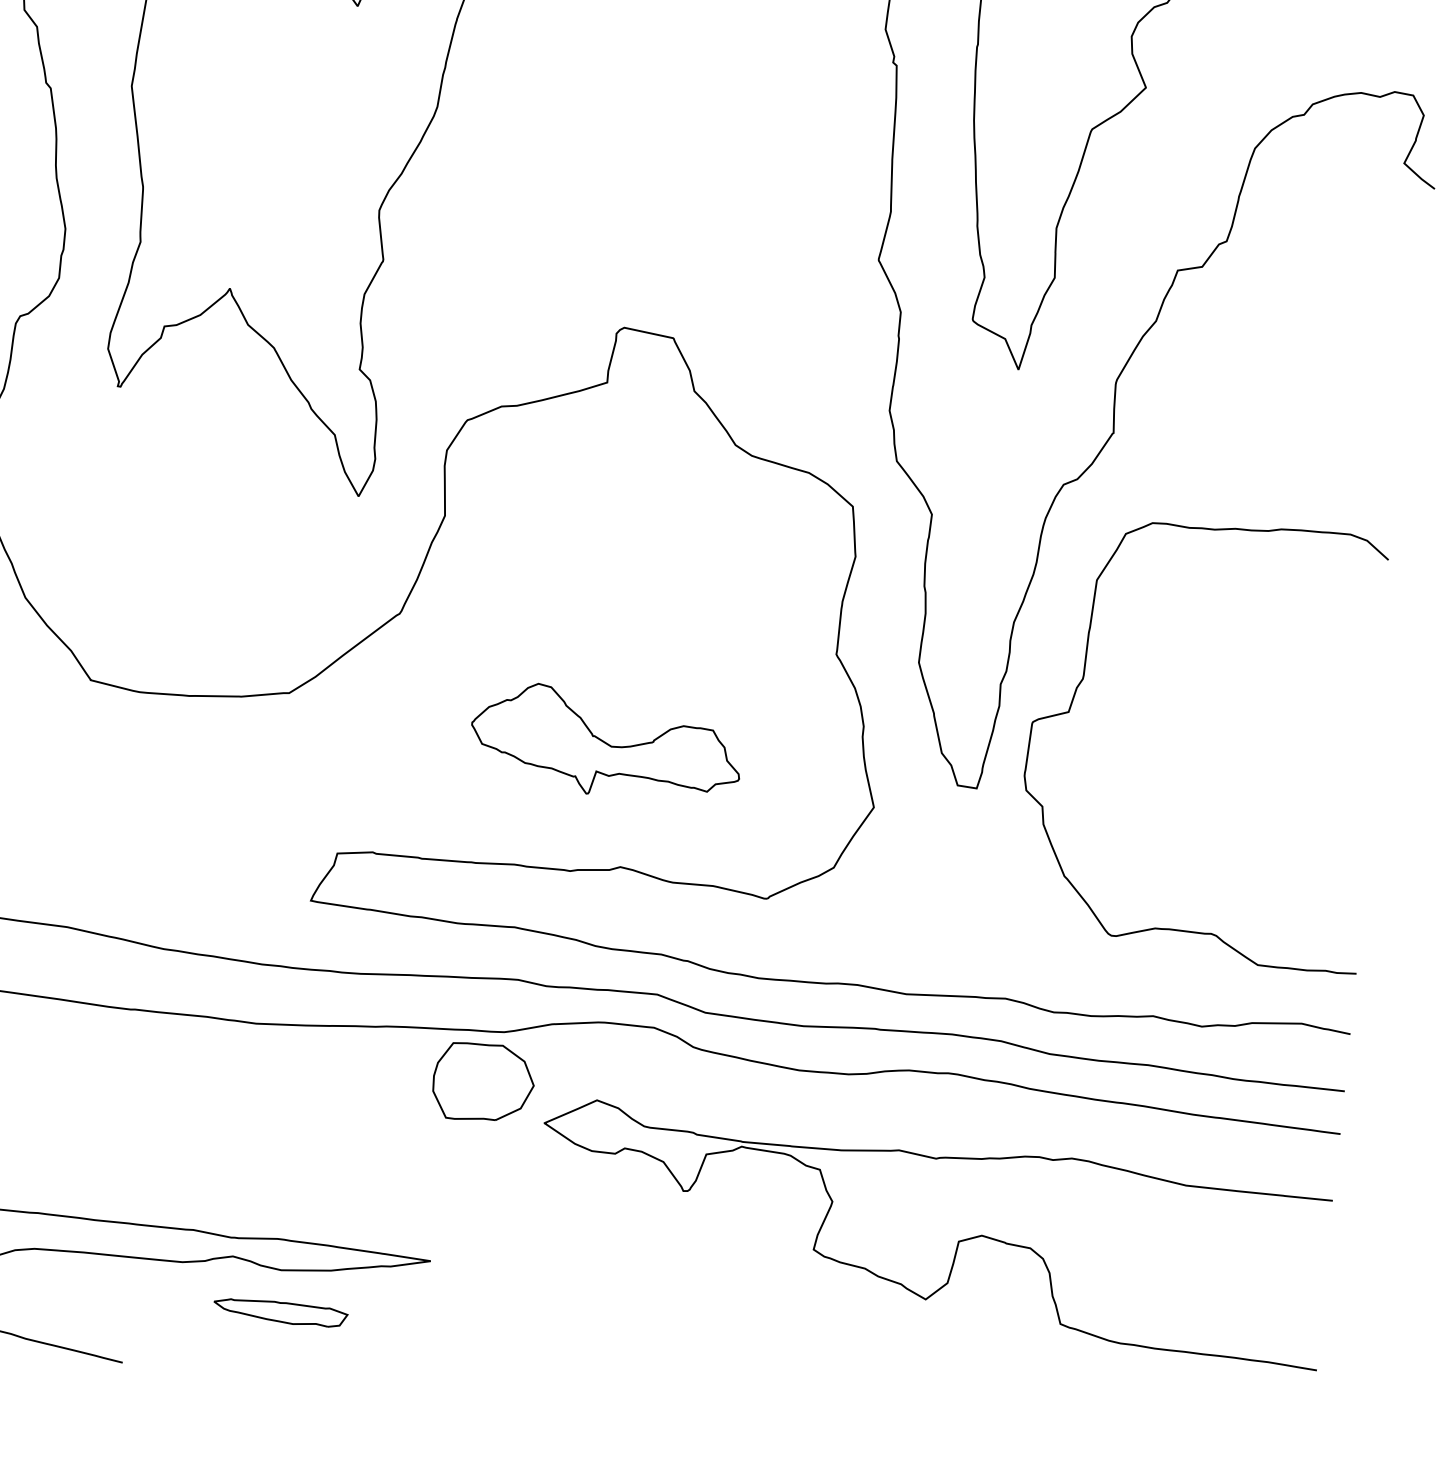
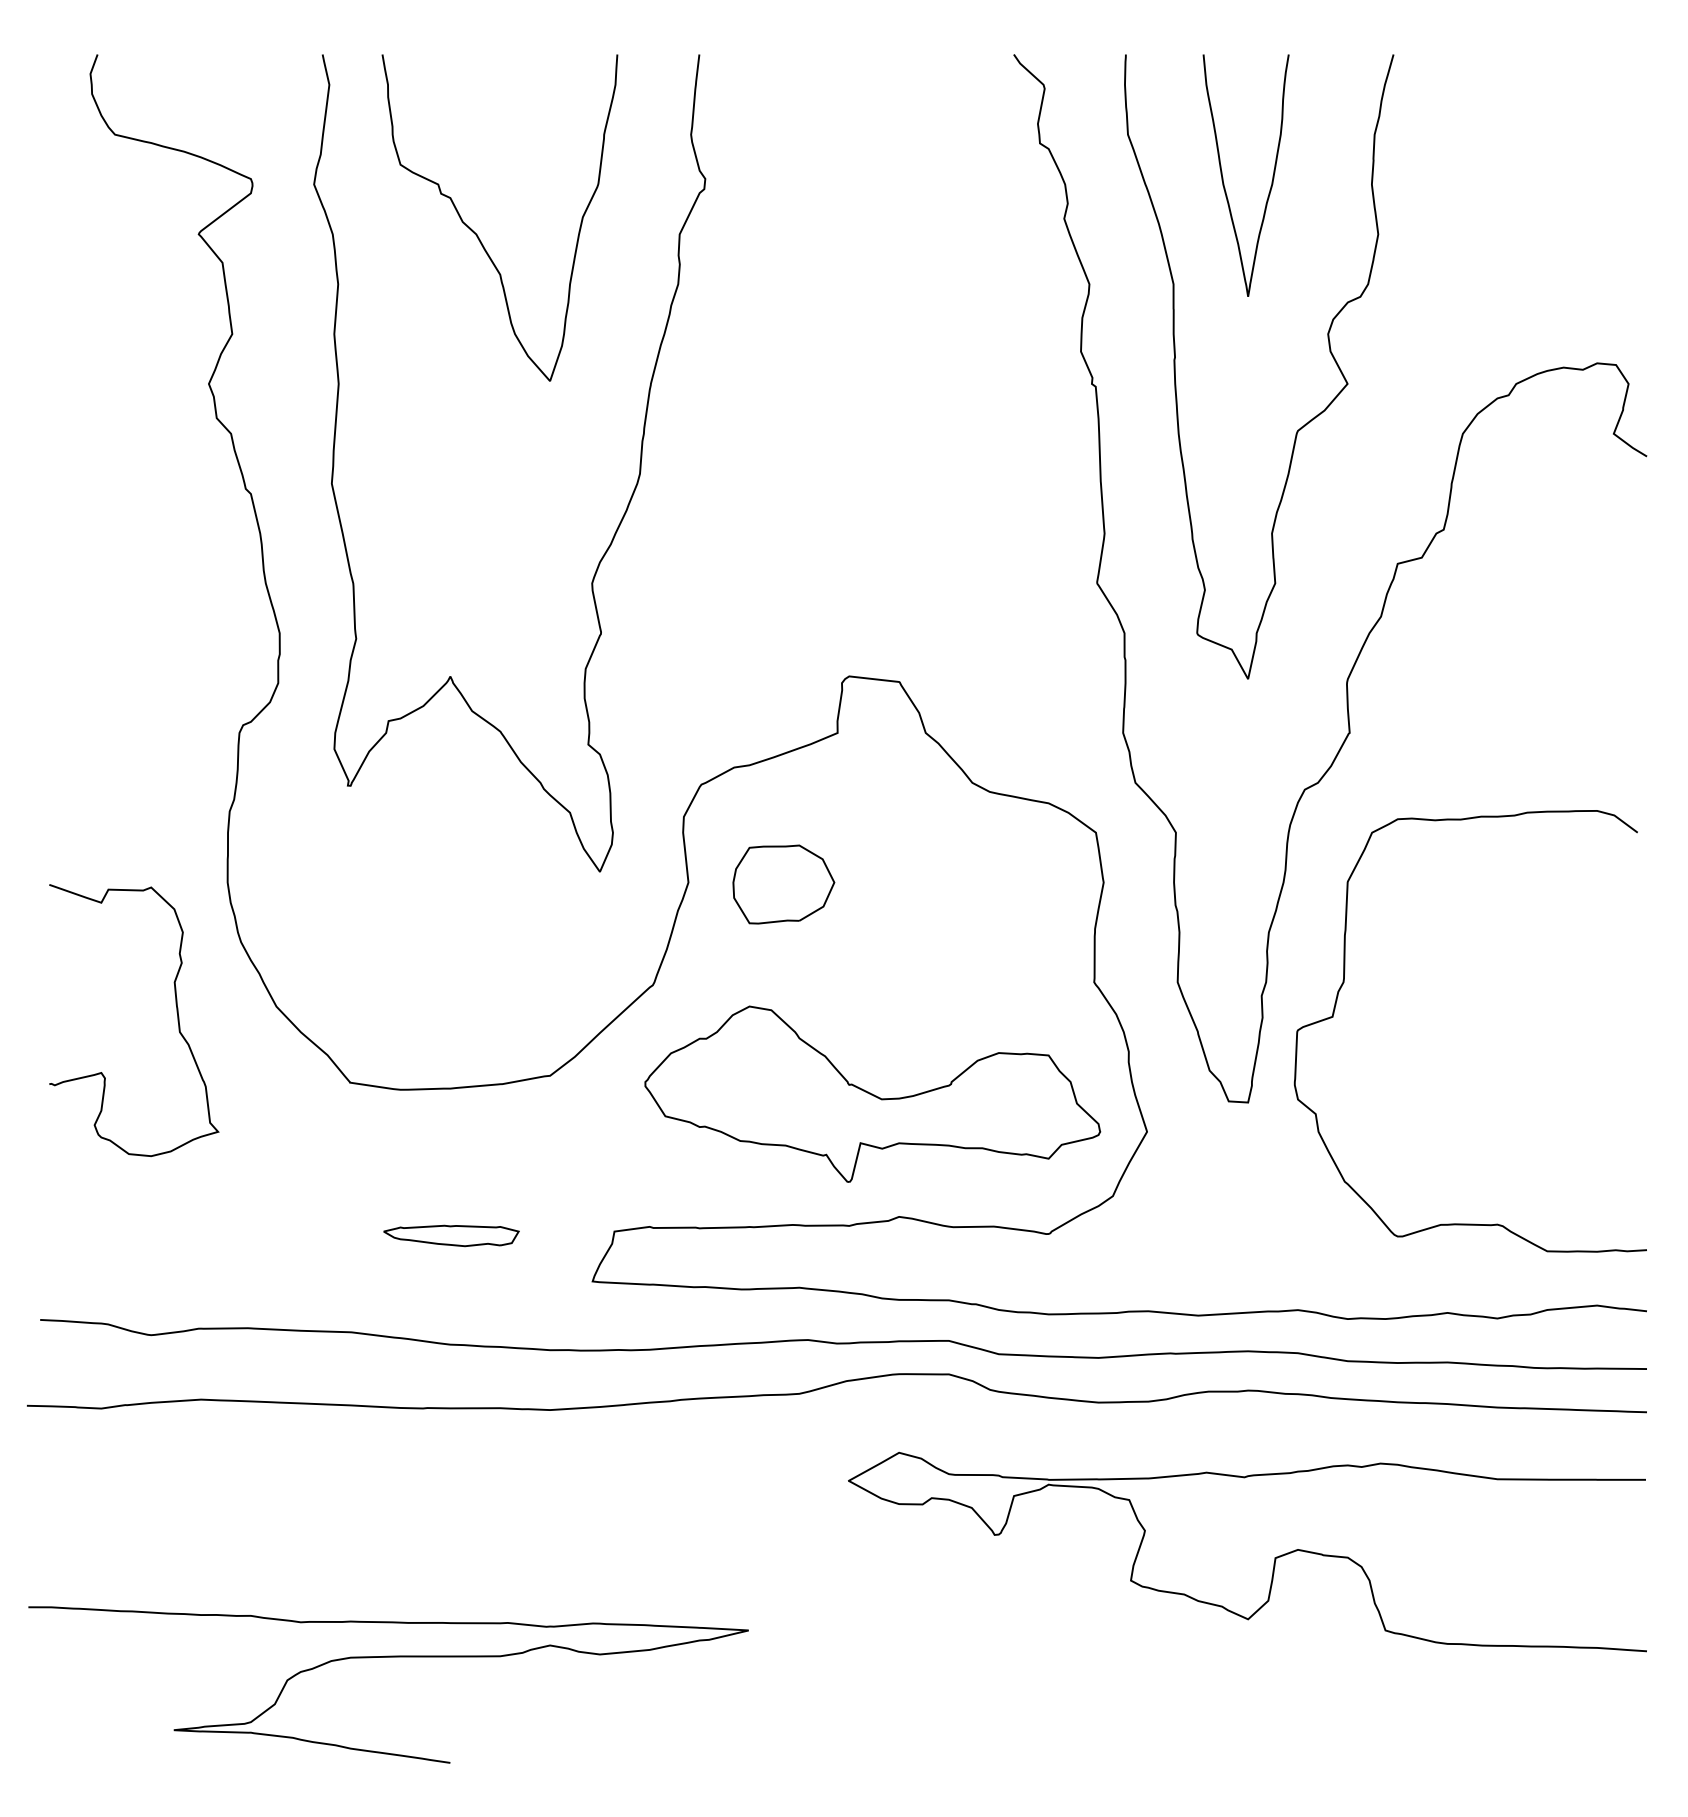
part: (606, 742) -> (872, 1093), size x1.67
part: (483, 1082) -> (783, 884), moved
part: (280, 1312) -> (451, 1235), moved

